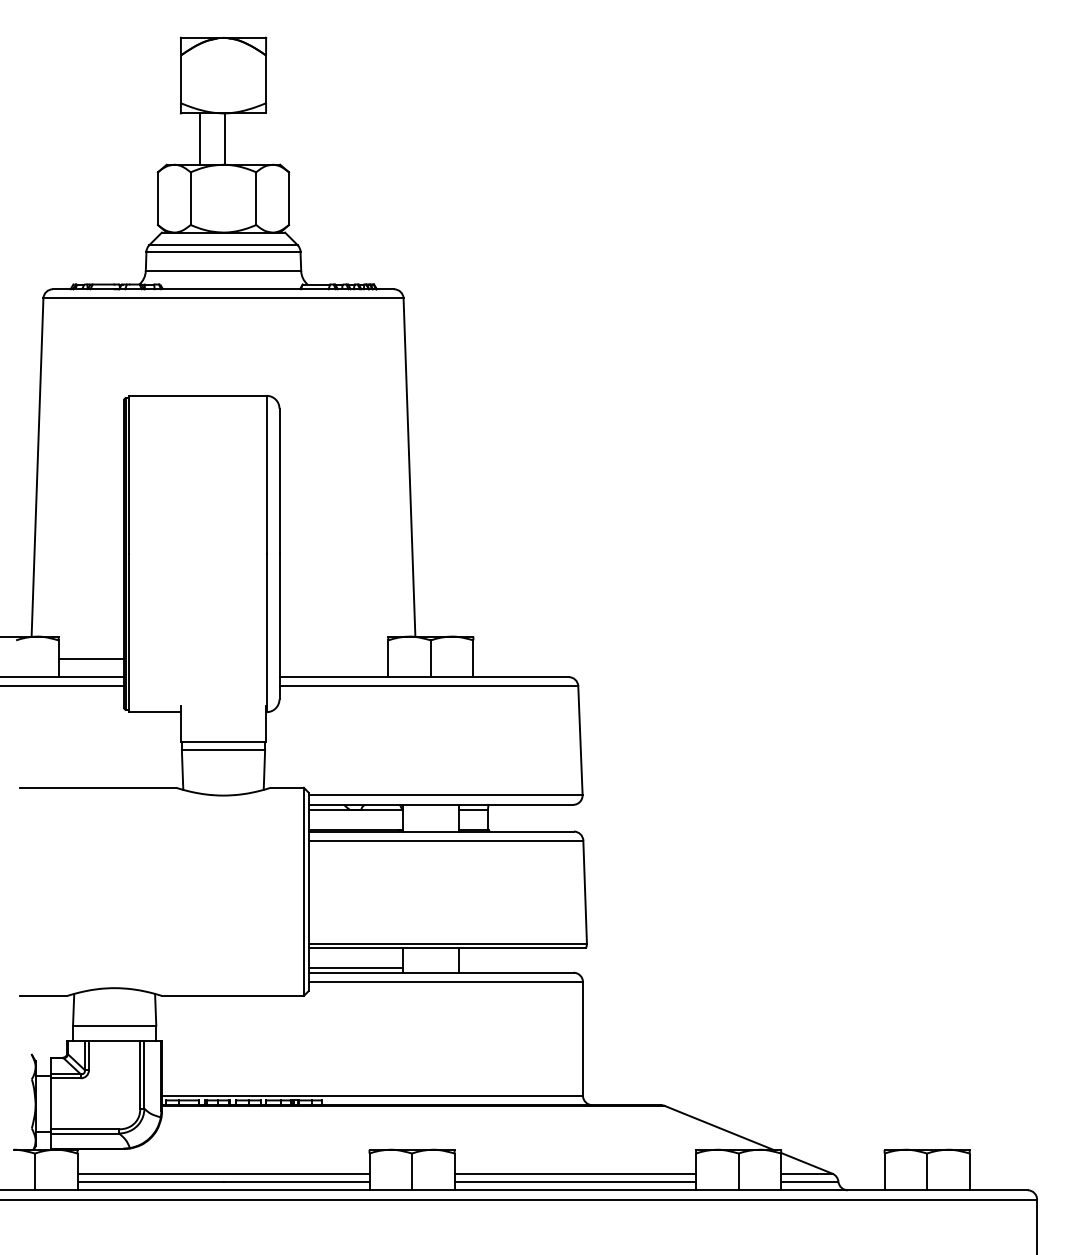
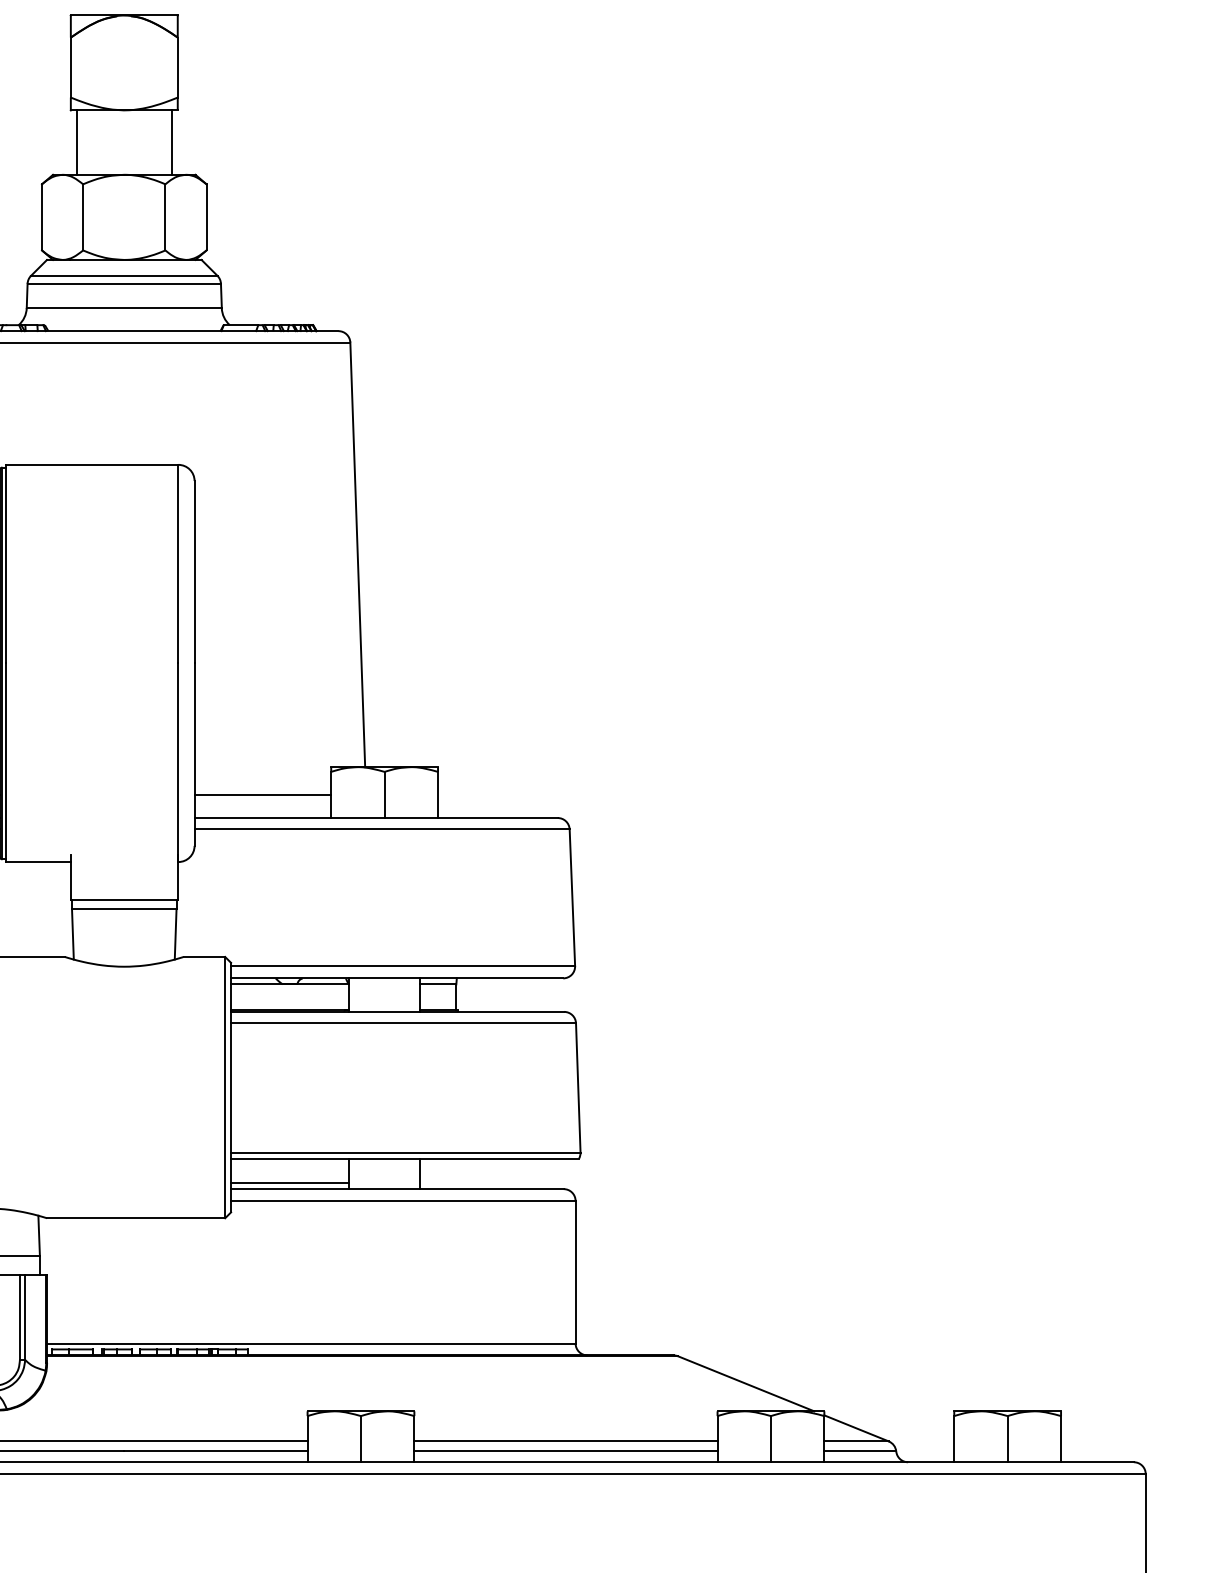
line: (200, 138) -> (171, 141), moved
line: (224, 138) -> (76, 141), moved
line: (333, 658) -> (262, 794), added

